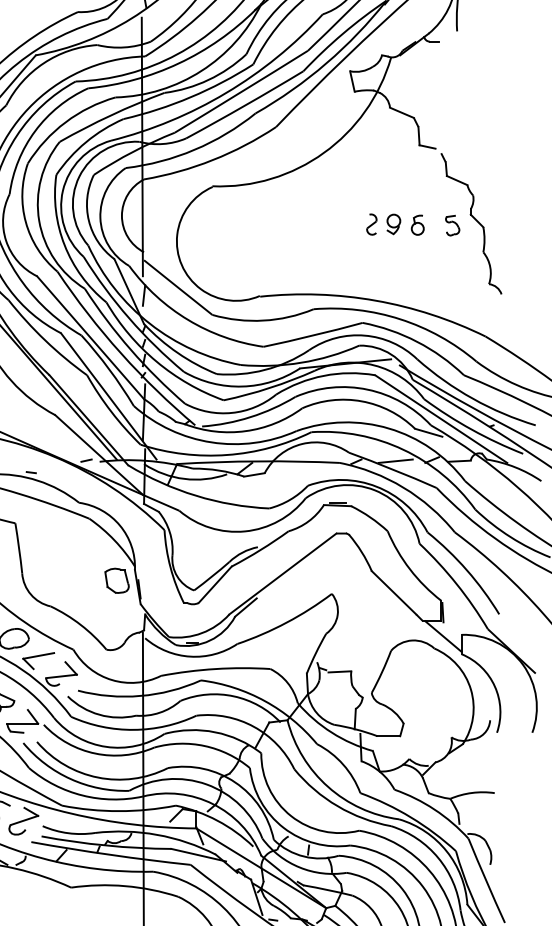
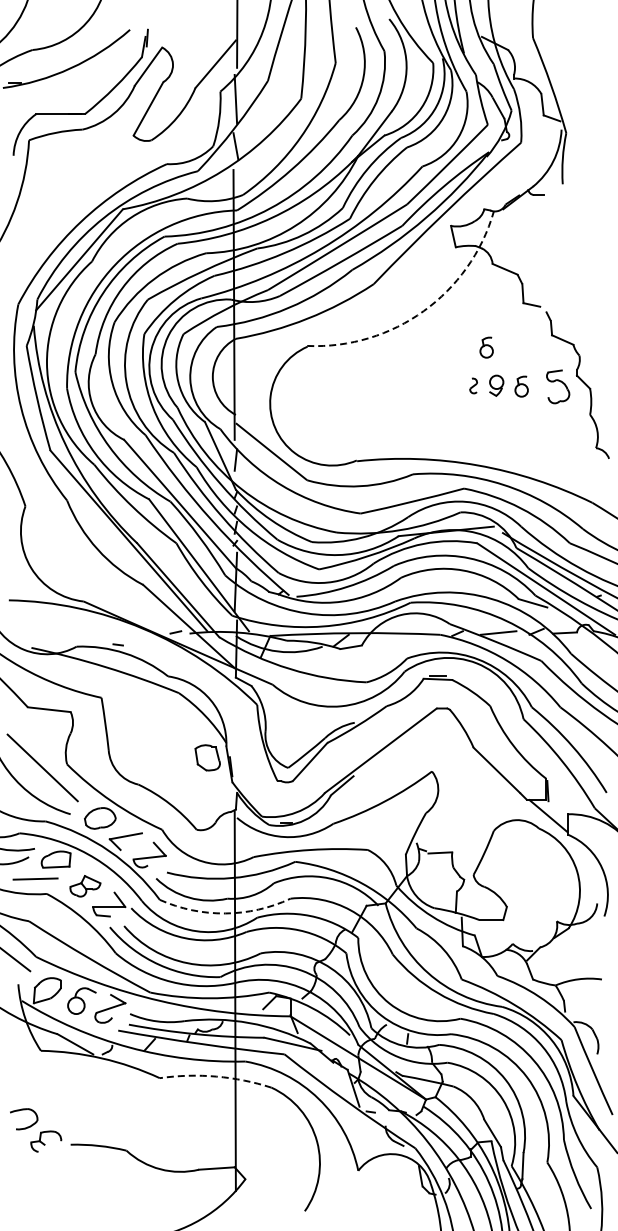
arc: (323, 153) -> (423, 311), solid -> dashed
part: (384, 187) -> (486, 347), added
part: (371, 224) -> (473, 385), size x0.7
part: (452, 226) -> (557, 387), size x1.6
arc: (134, 729) -> (225, 913), solid -> dashed
arc: (125, 886) -> (216, 1076), solid -> dashed

